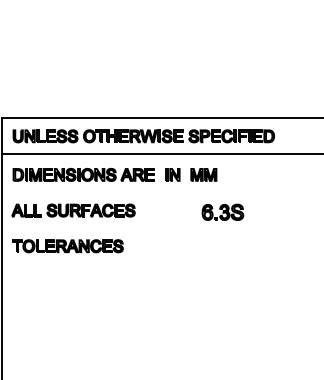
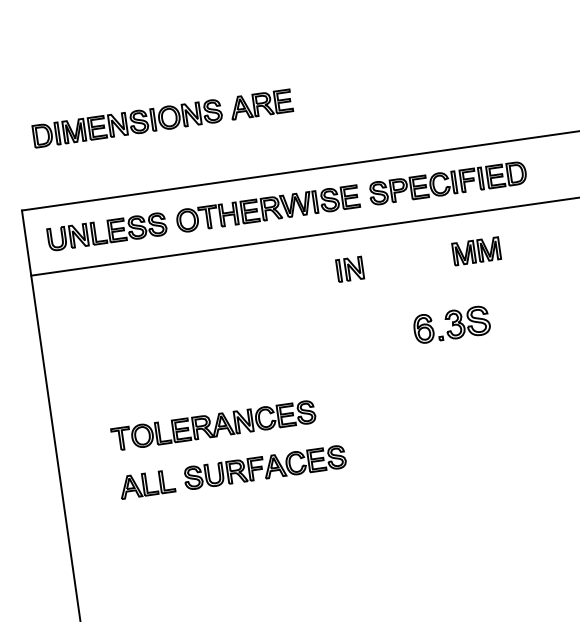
part: (83, 174) -> (161, 117), moved
part: (203, 174) -> (475, 250), moved
part: (73, 210) -> (232, 472), moved
part: (67, 246) -> (213, 426), moved

